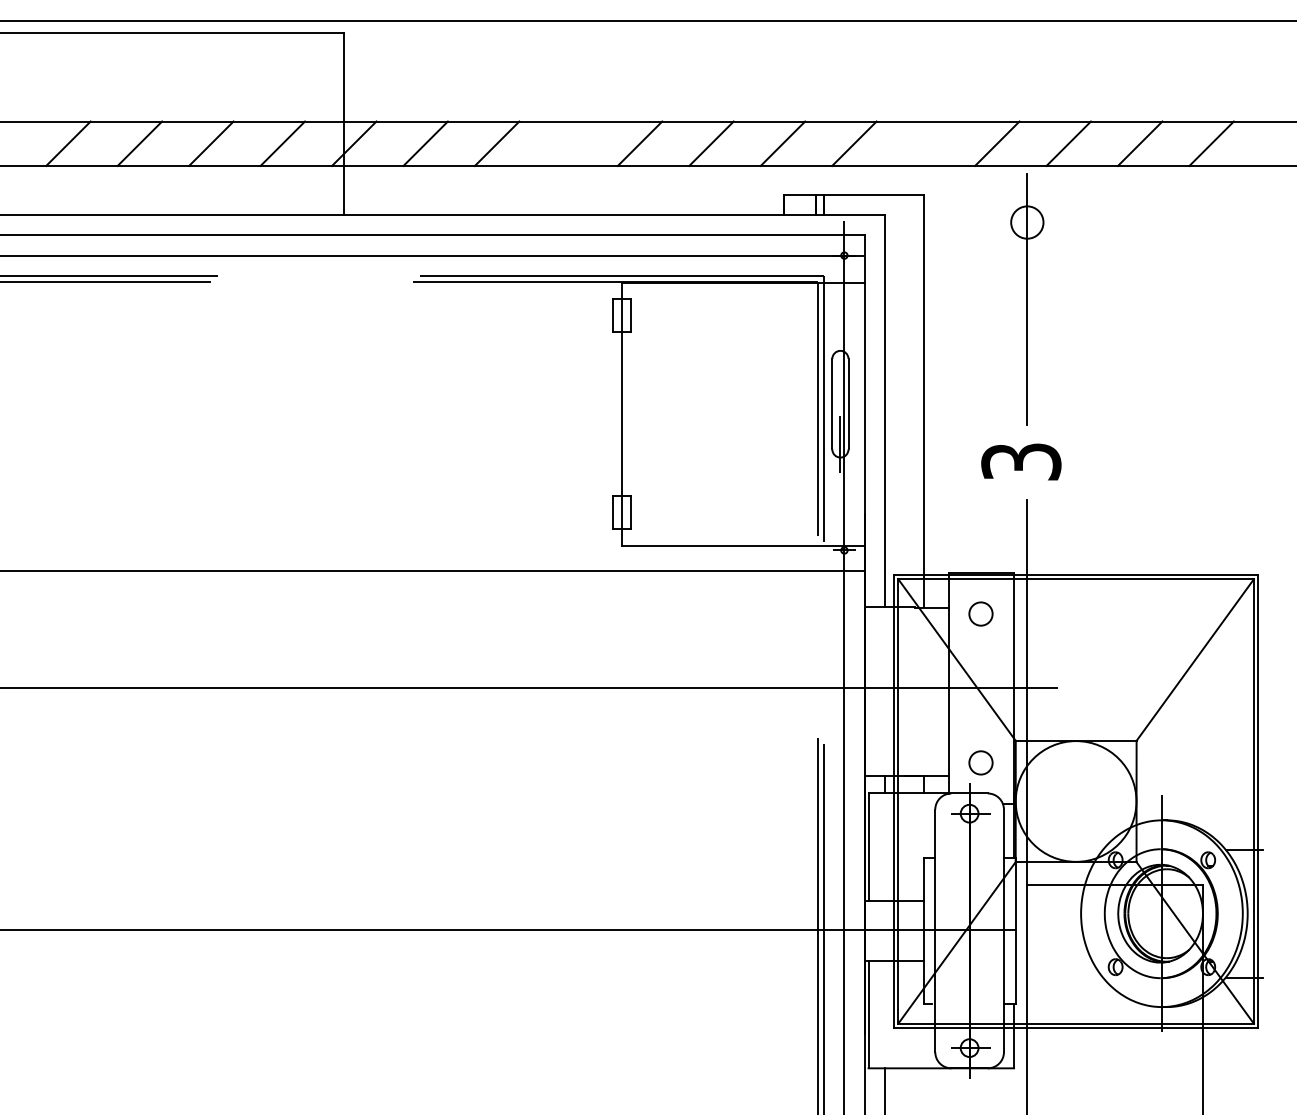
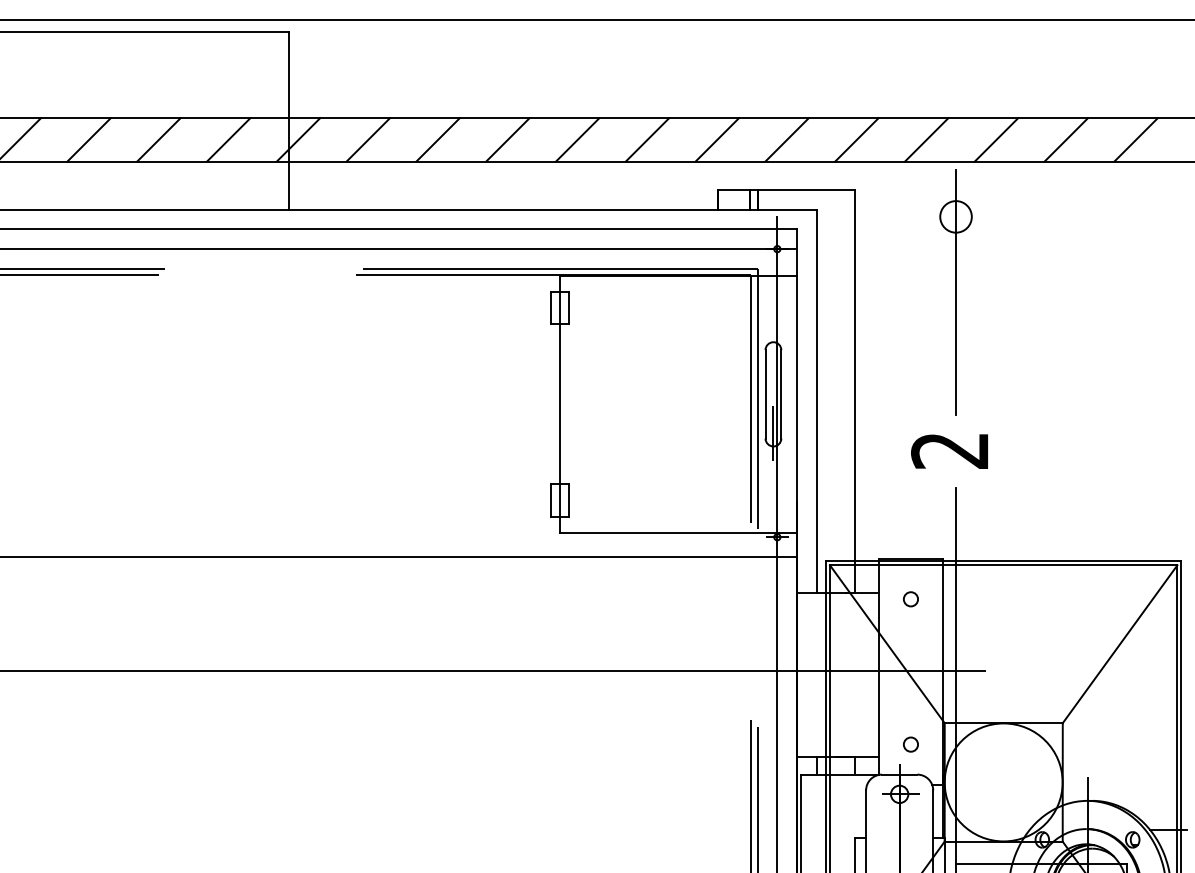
line: (568, 143) -> (507, 139), added
line: (925, 143) -> (856, 139), added
text: (1021, 461) -> (950, 450), 3 -> 2
circle: (981, 613) -> (911, 598), size x0.62
circle: (981, 762) -> (911, 744), size x0.62

